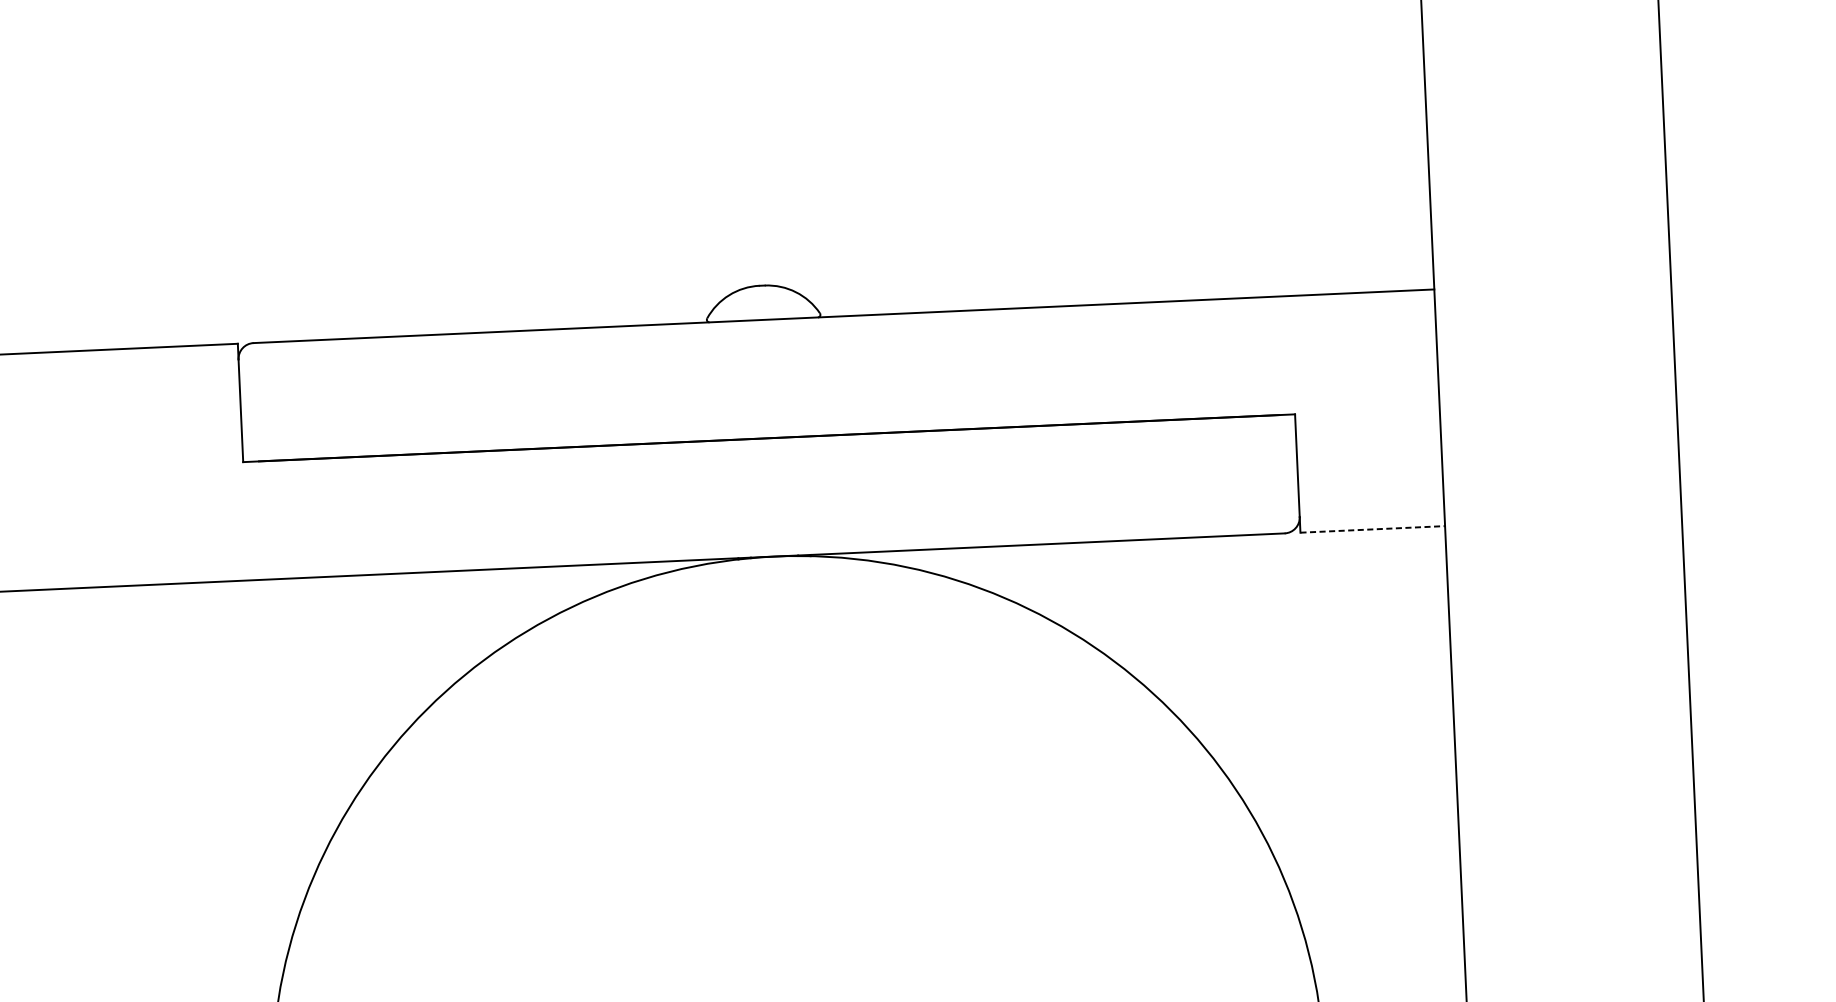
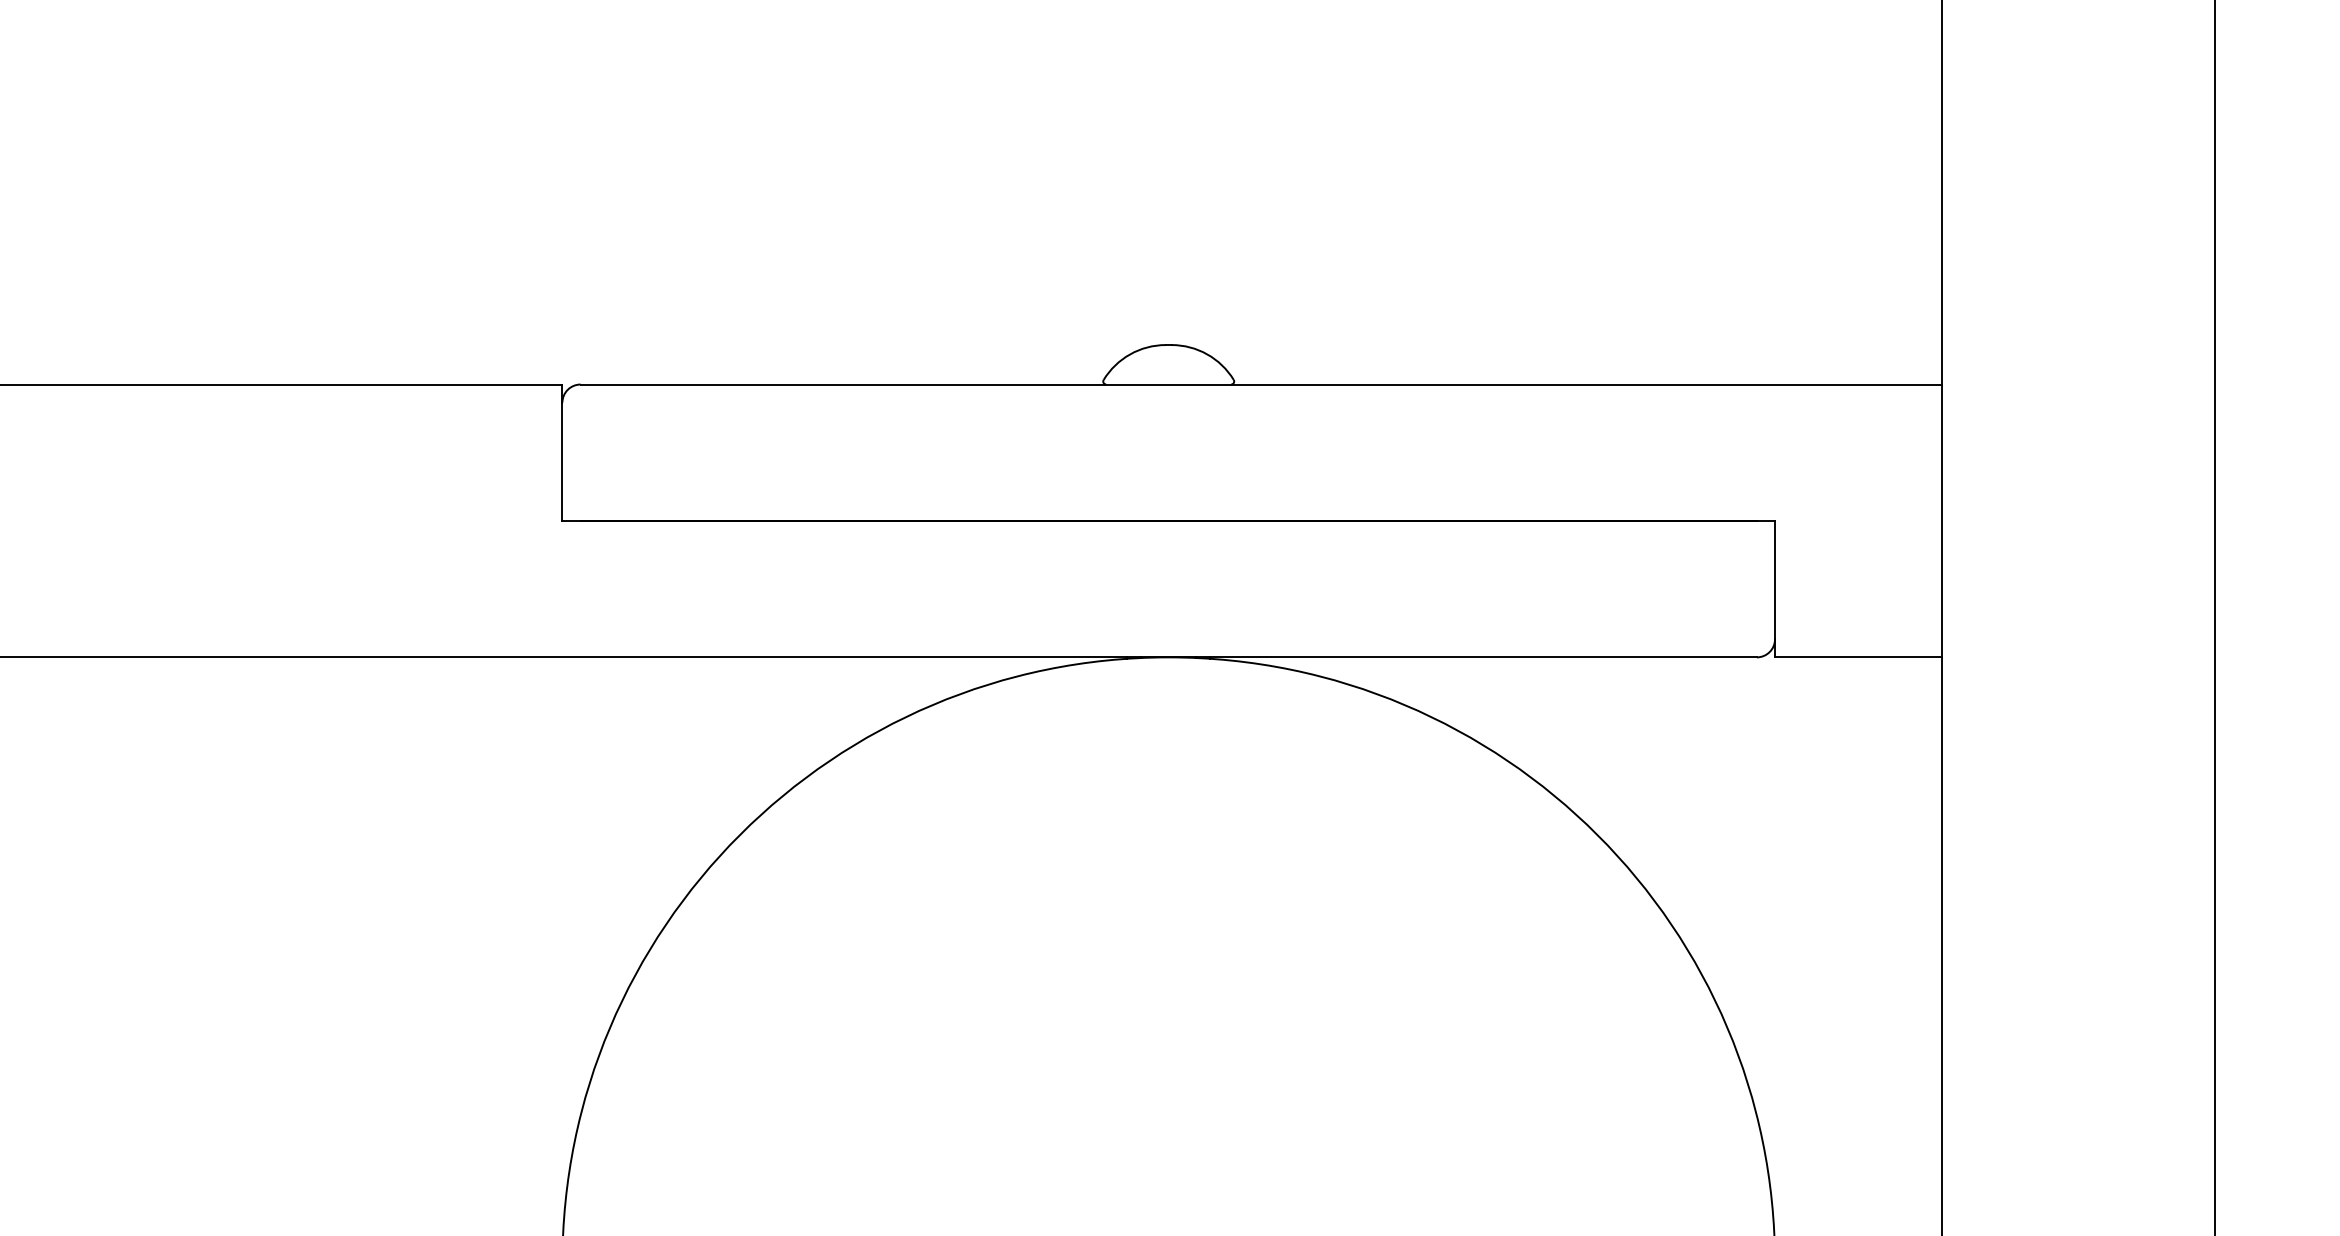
line: (1372, 529) -> (1858, 657), dashed -> solid

